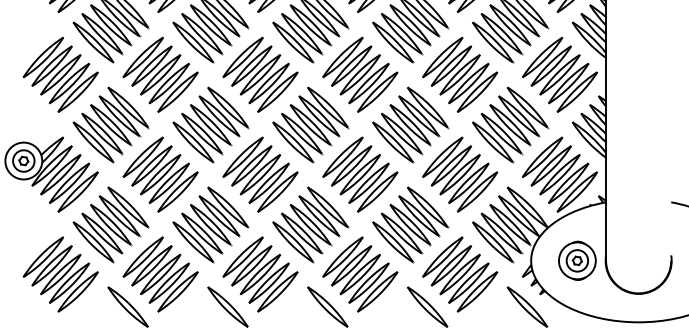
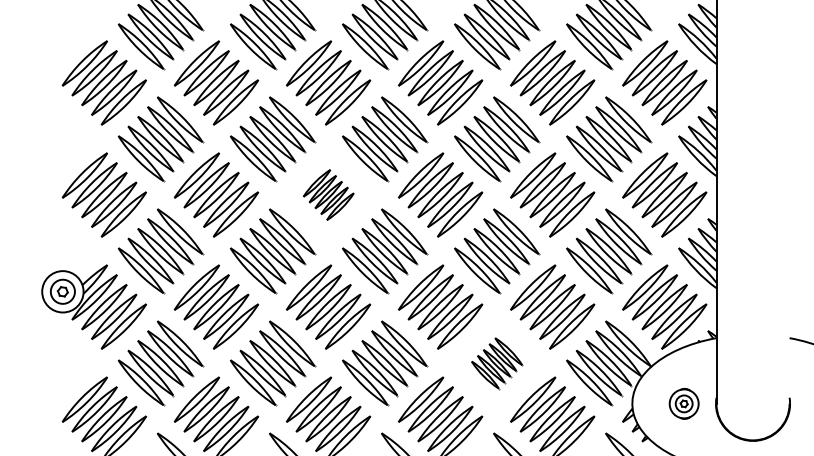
part: (260, 74) -> (328, 194), size x0.6
part: (411, 224) -> (497, 363), size x0.6
part: (576, 260) -> (683, 403), size x0.7

